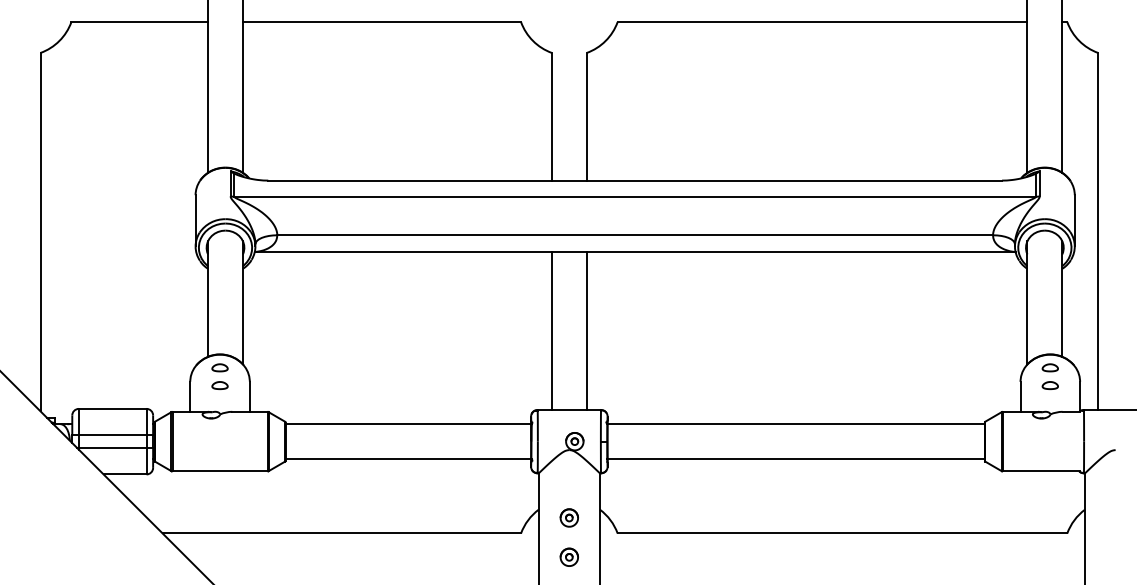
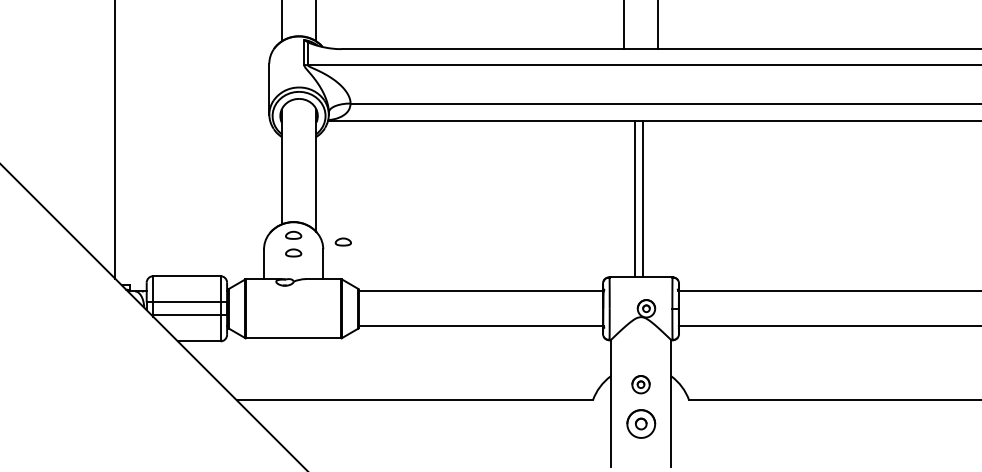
line: (551, 330) -> (642, 198), moved
line: (586, 330) -> (634, 198), moved
part: (269, 374) -> (342, 241), added
part: (568, 556) -> (640, 422), size x1.6

